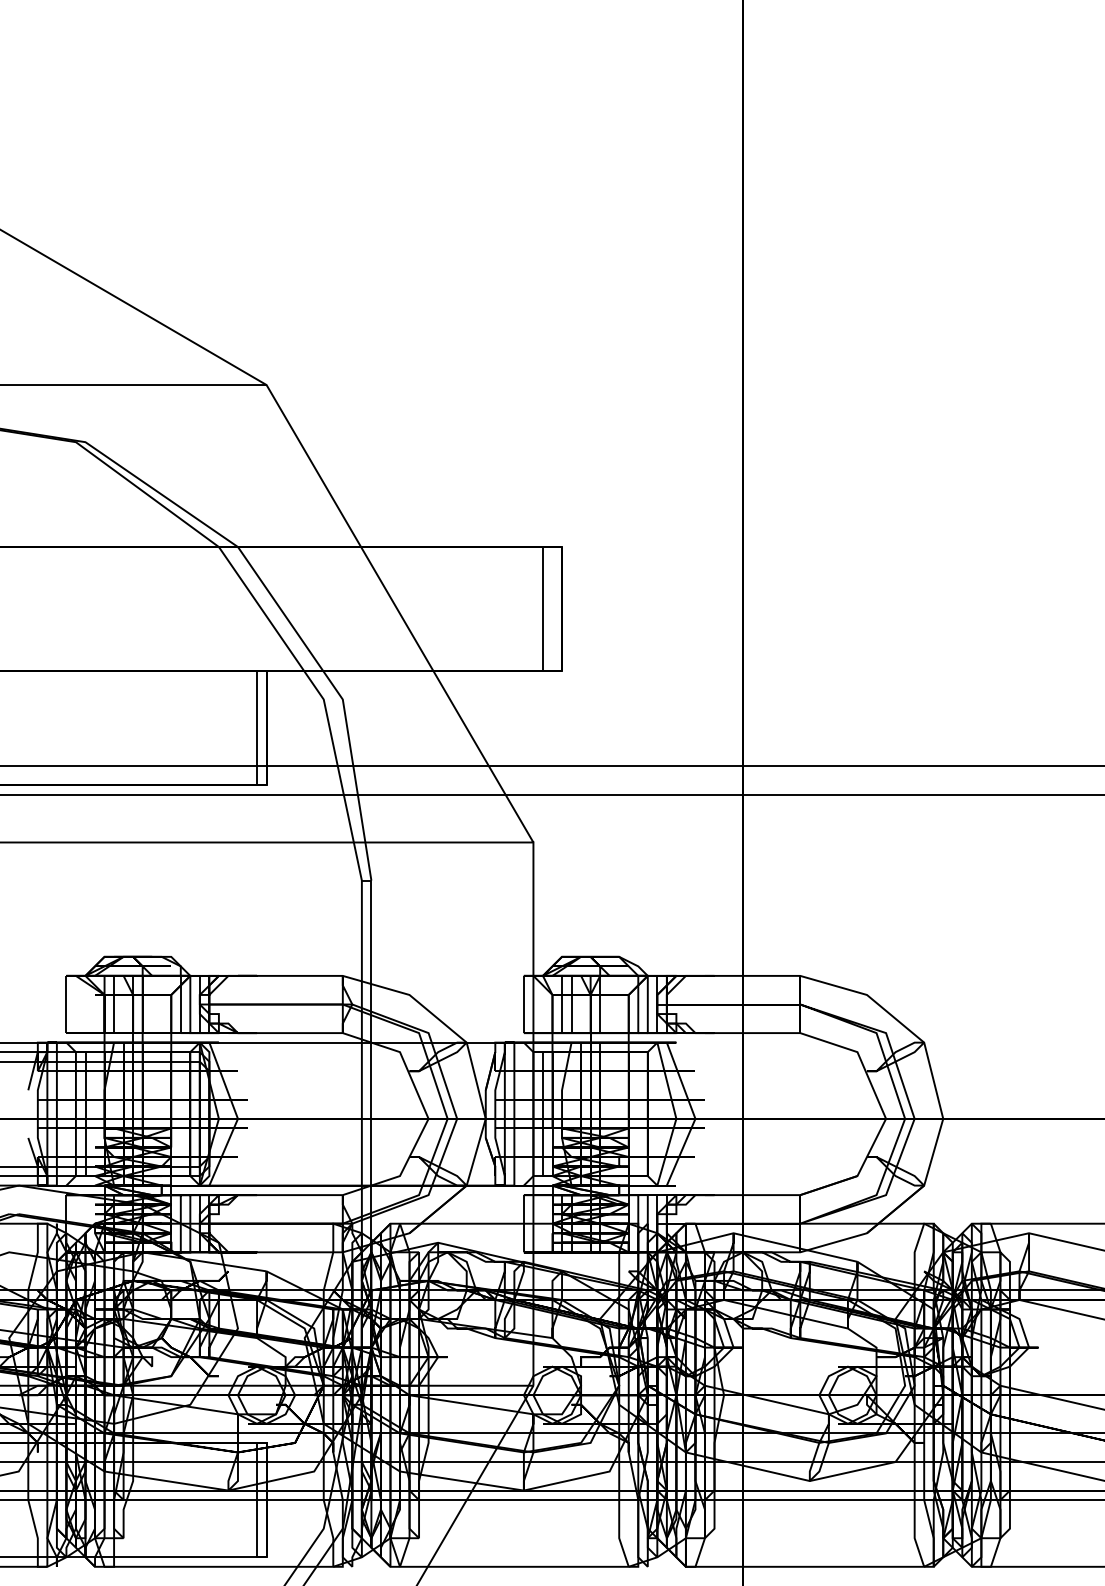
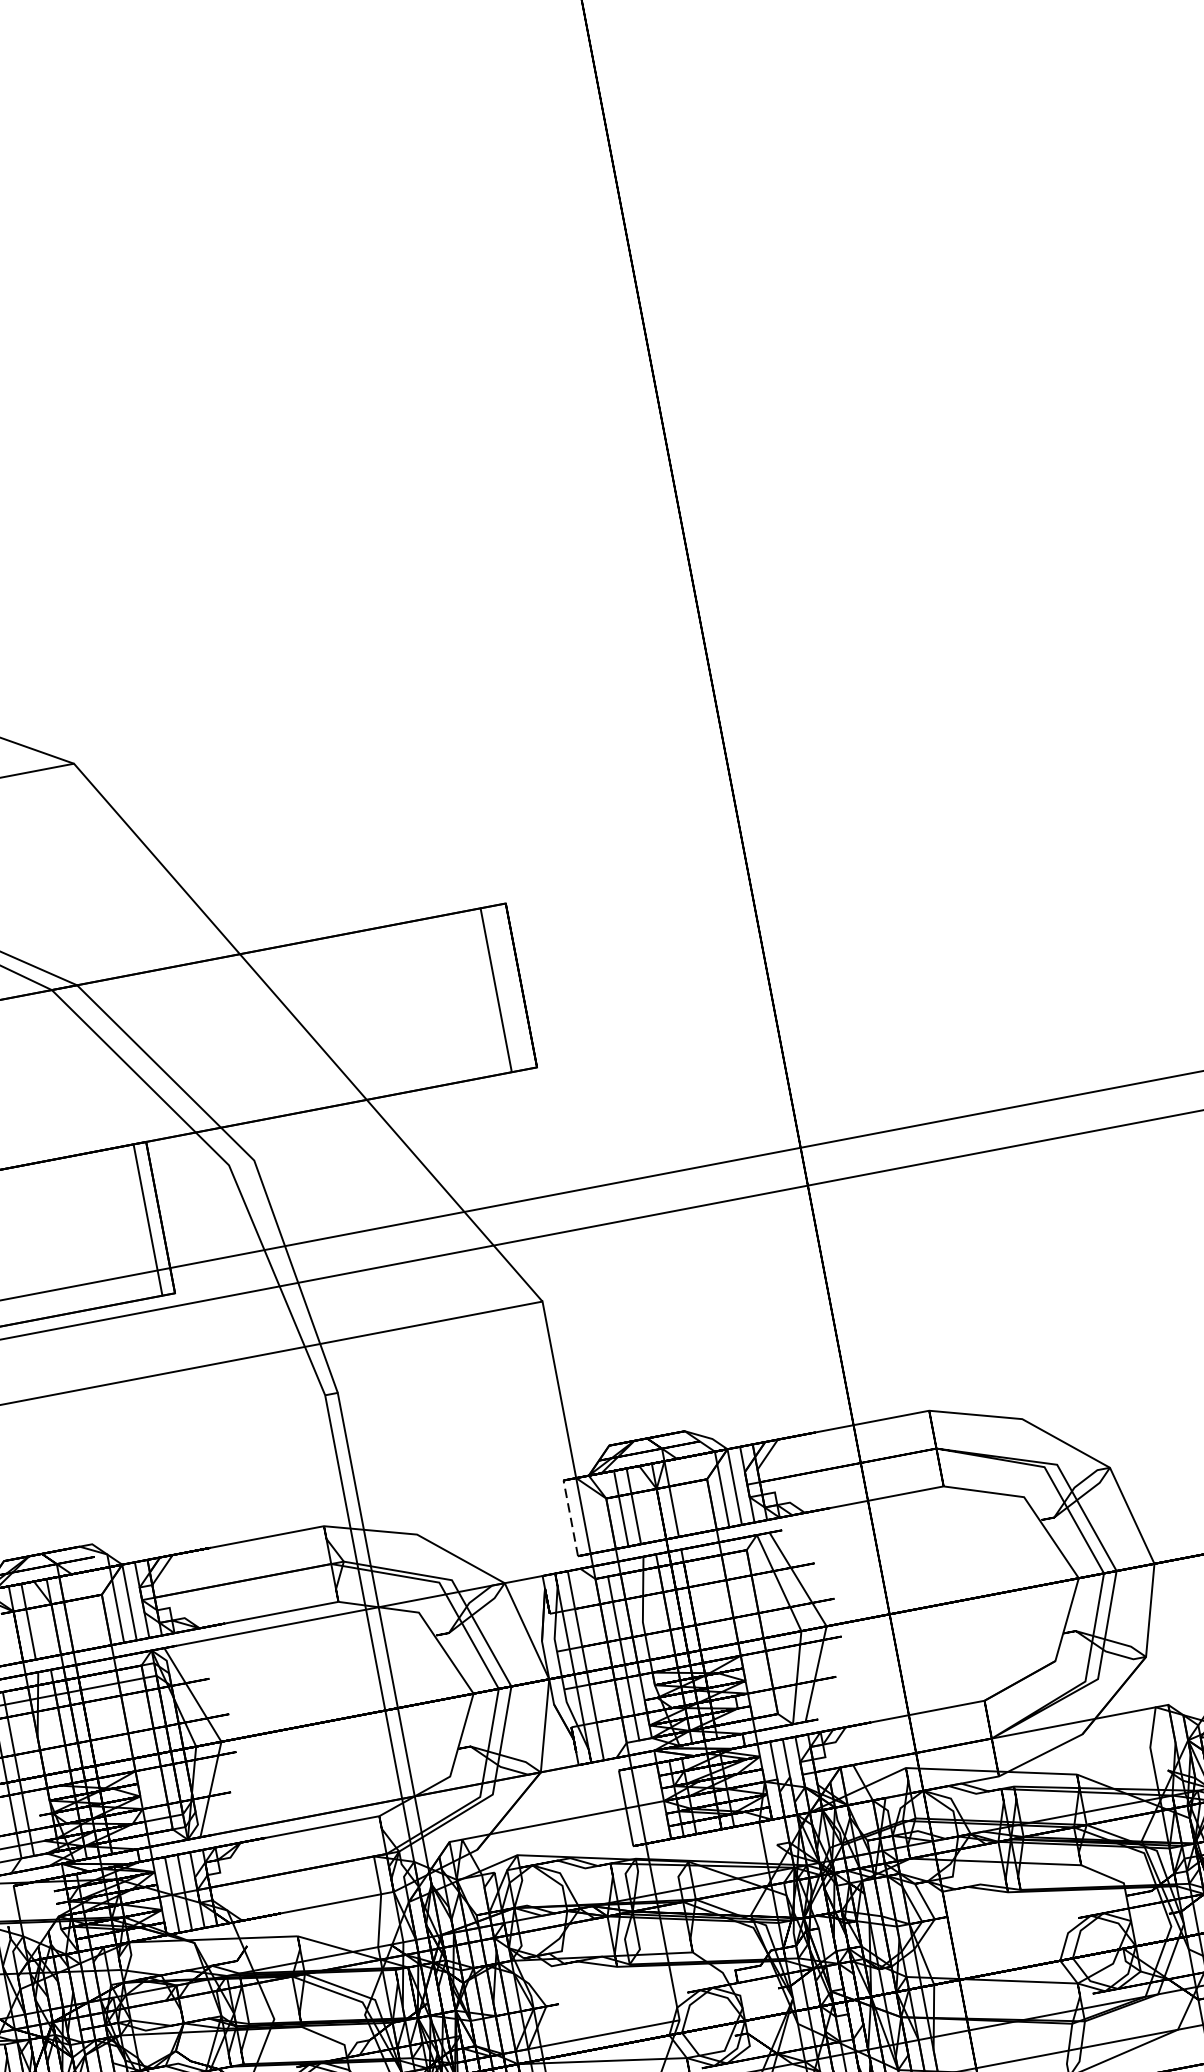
line: (523, 1004) -> (570, 1518), solid -> dashed

